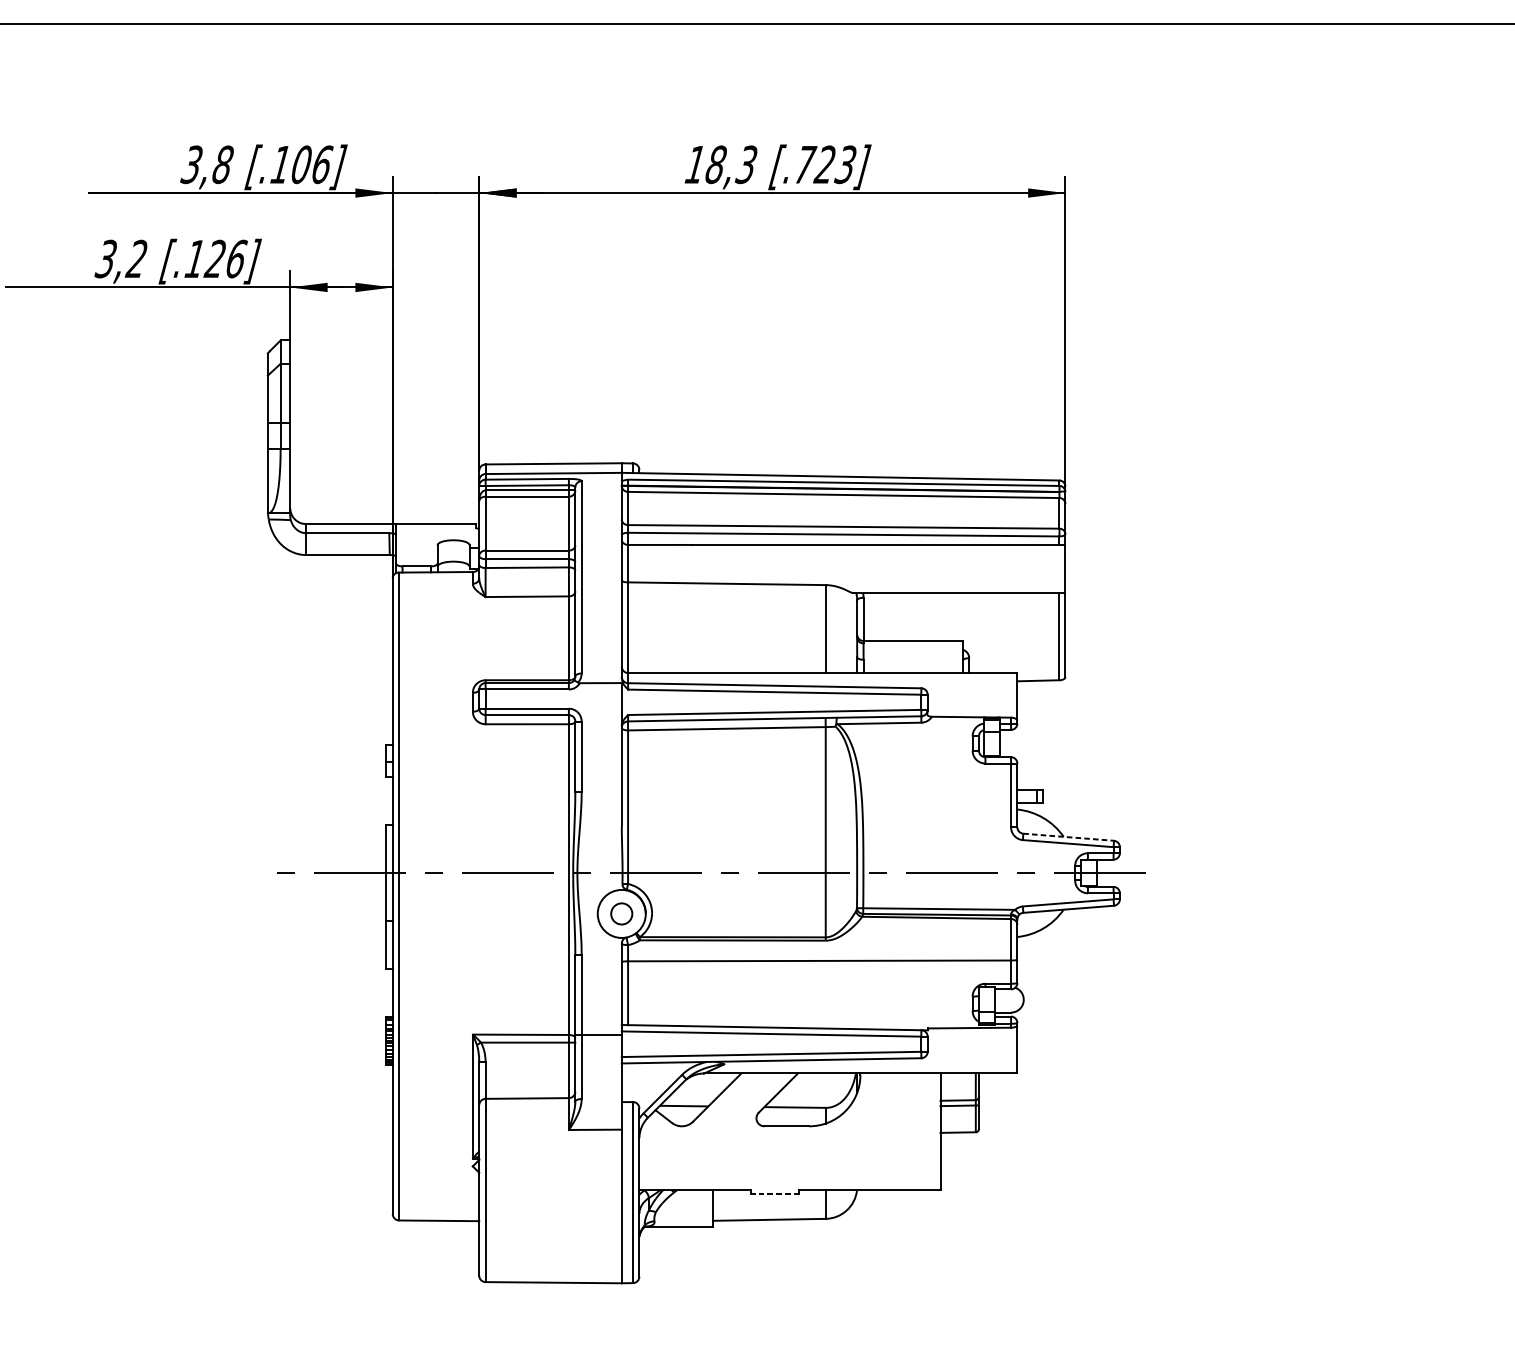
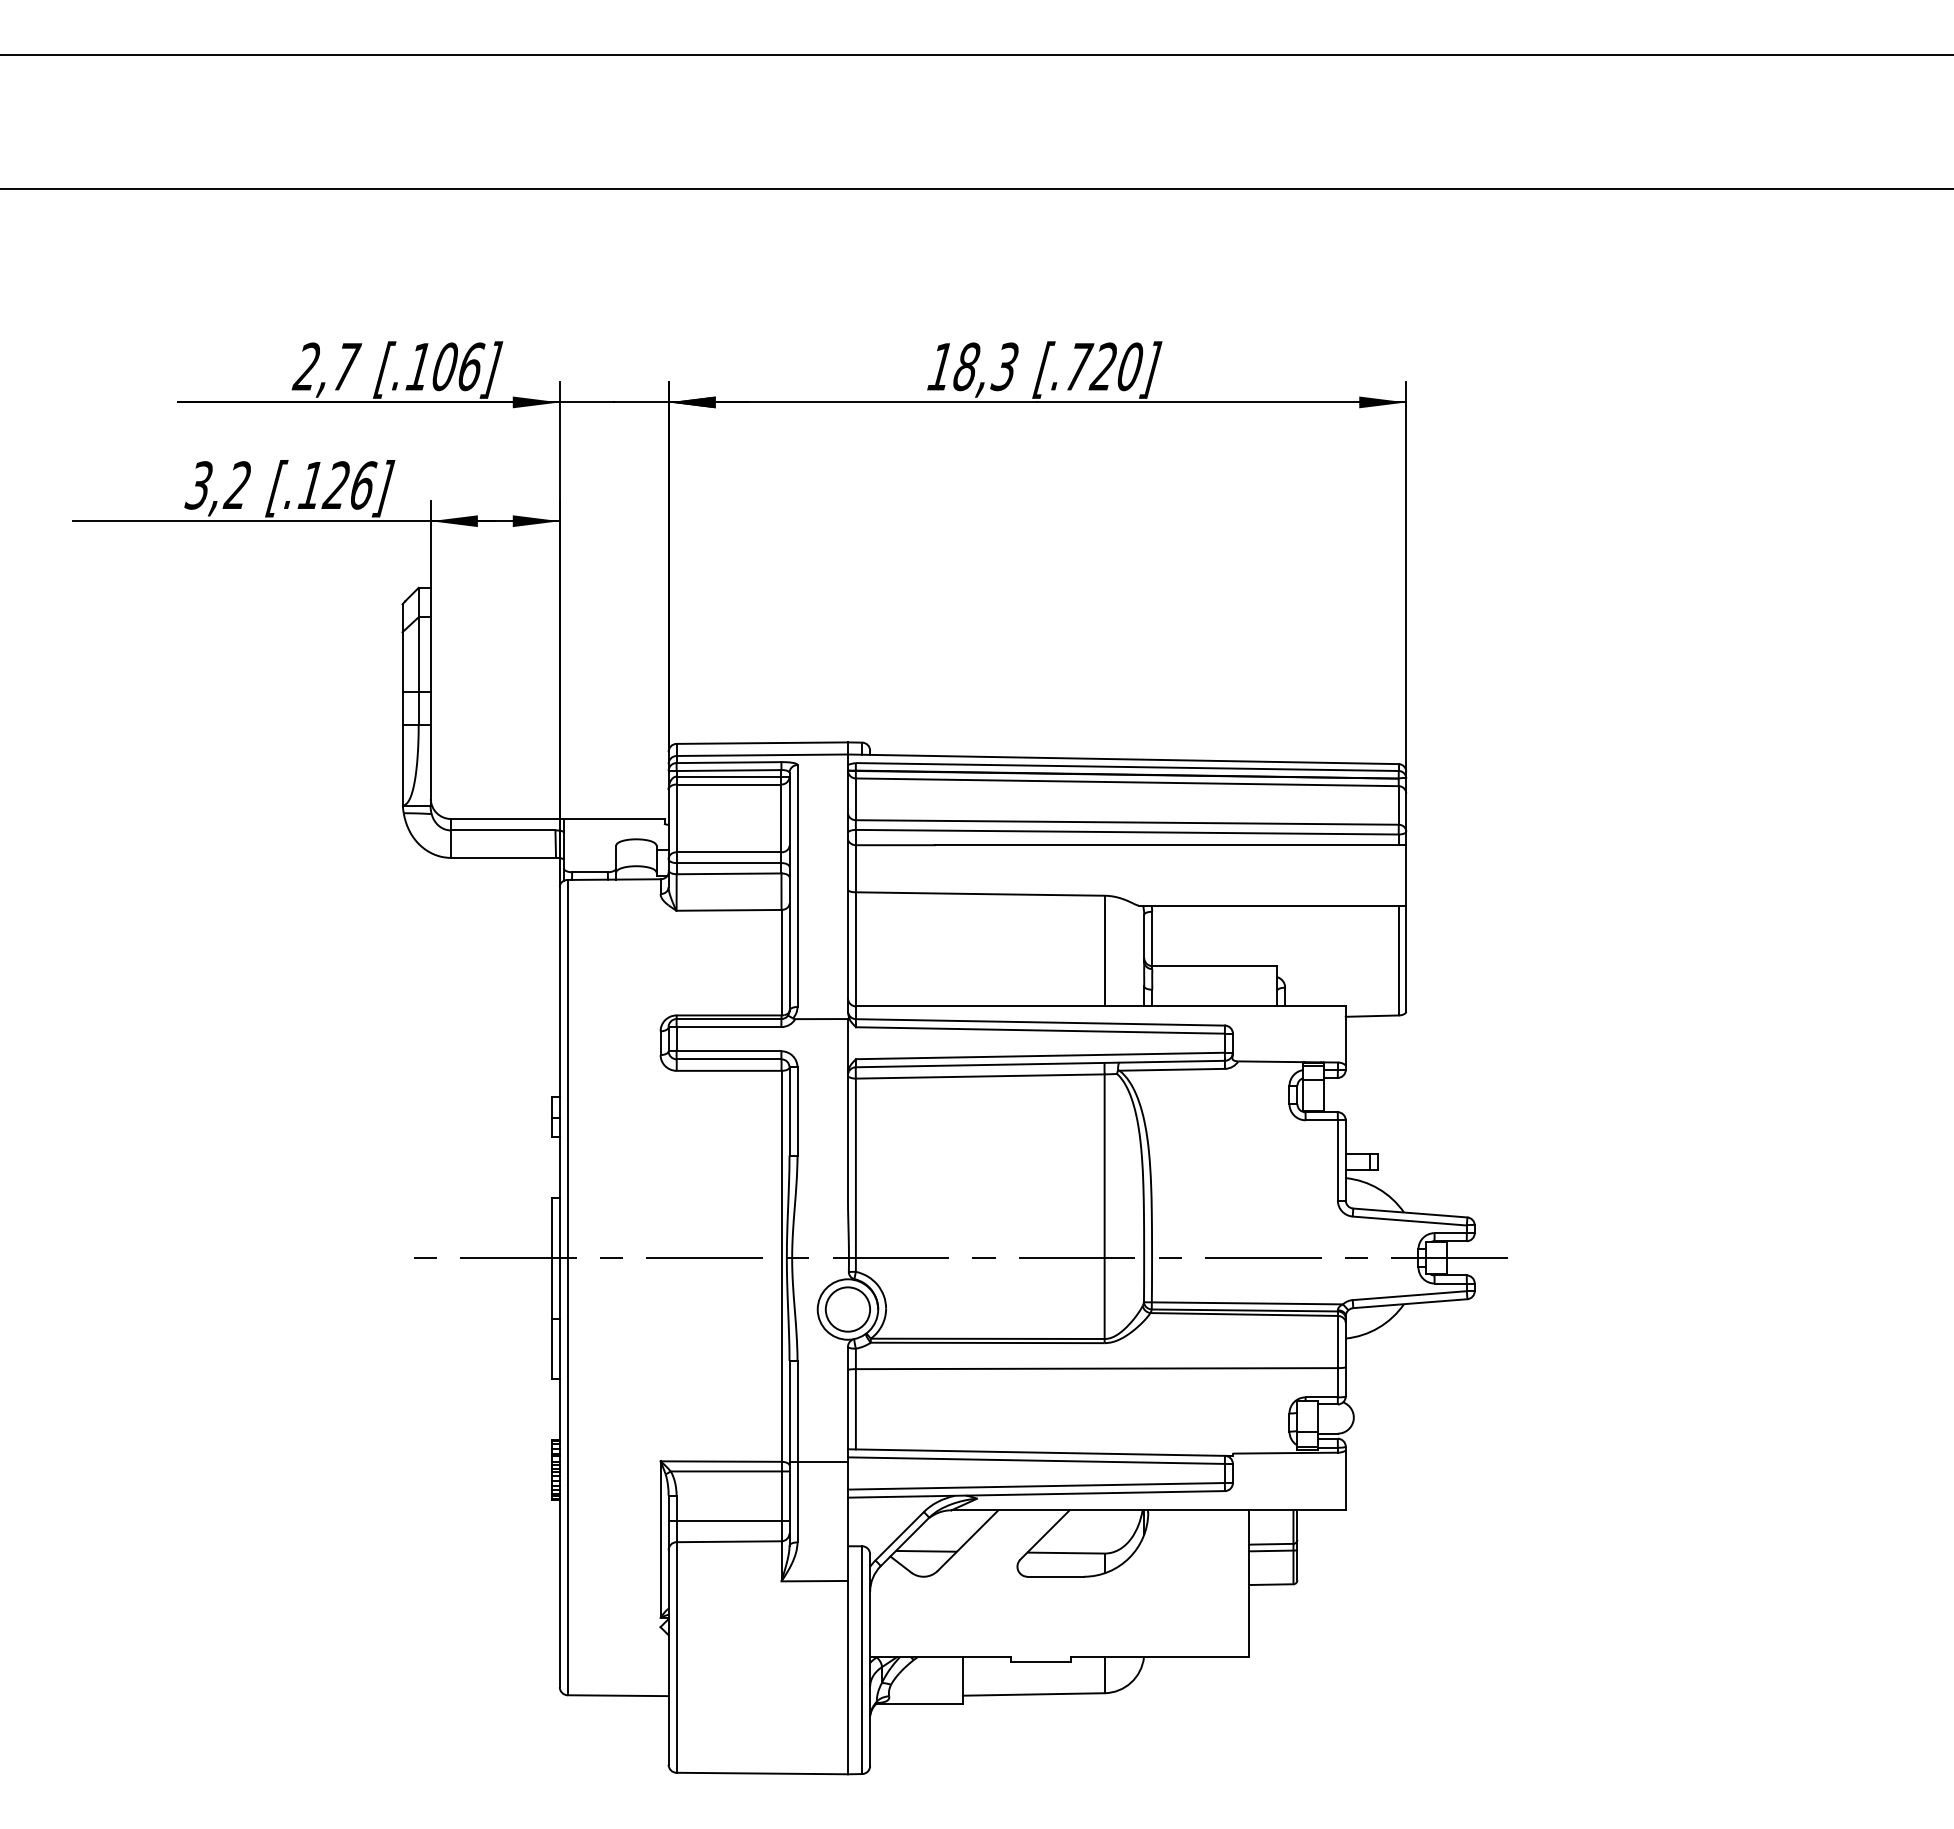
text: (207, 164) -> (326, 366), 3,8 -> 2,7
text: (844, 164) -> (1128, 366), [.723] -> [.720]
line: (1068, 837) -> (1410, 1213), dashed -> solid
circle: (621, 913) -> (847, 1309), size x1.67
line: (526, 1081) -> (728, 1520), added
line: (774, 1193) -> (1040, 1661), dashed -> solid

